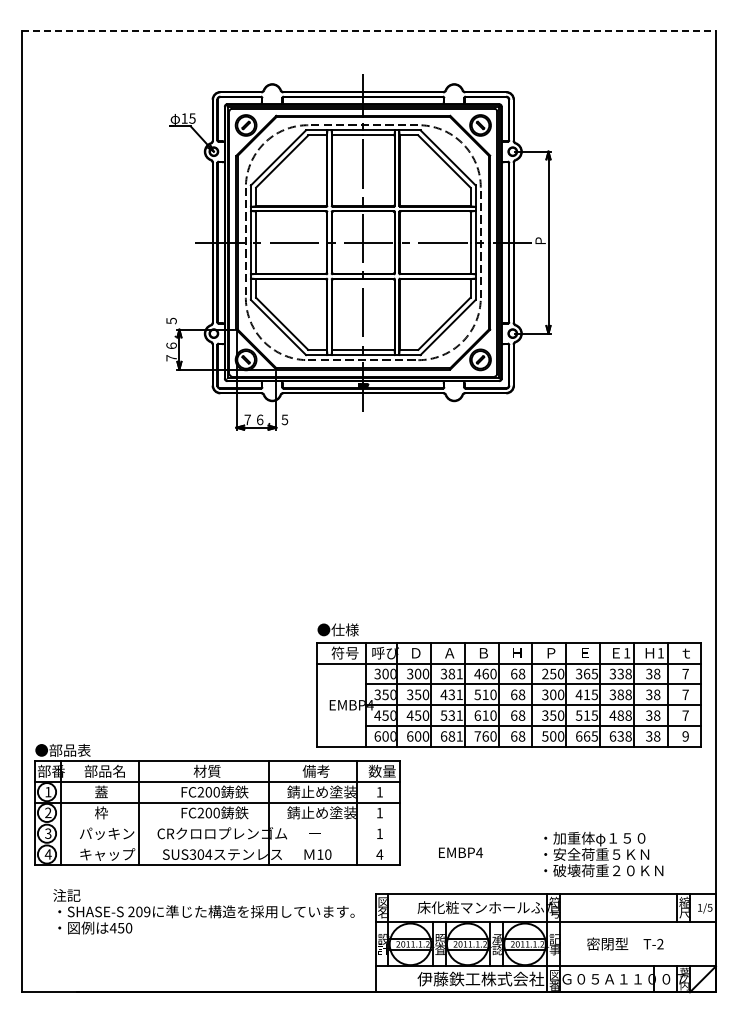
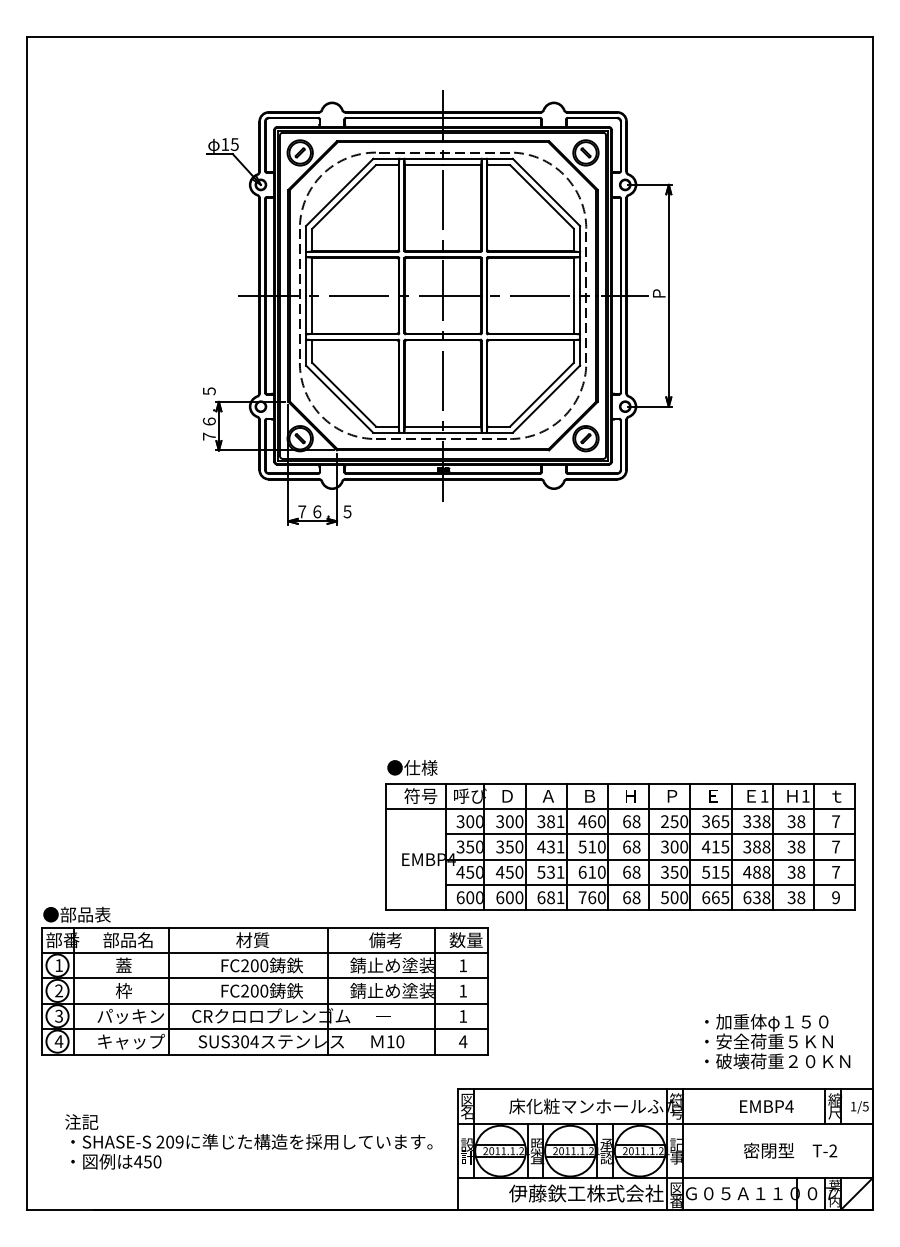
line: (369, 30) -> (450, 37), dashed -> solid
line: (217, 823) -> (265, 1003), added
line: (217, 844) -> (265, 1029), added
text: (460, 852) -> (766, 1106), moved
text: (603, 854) -> (777, 1041), moved
text: (203, 911) -> (248, 1141), moved
text: (625, 943) -> (790, 1150), moved

